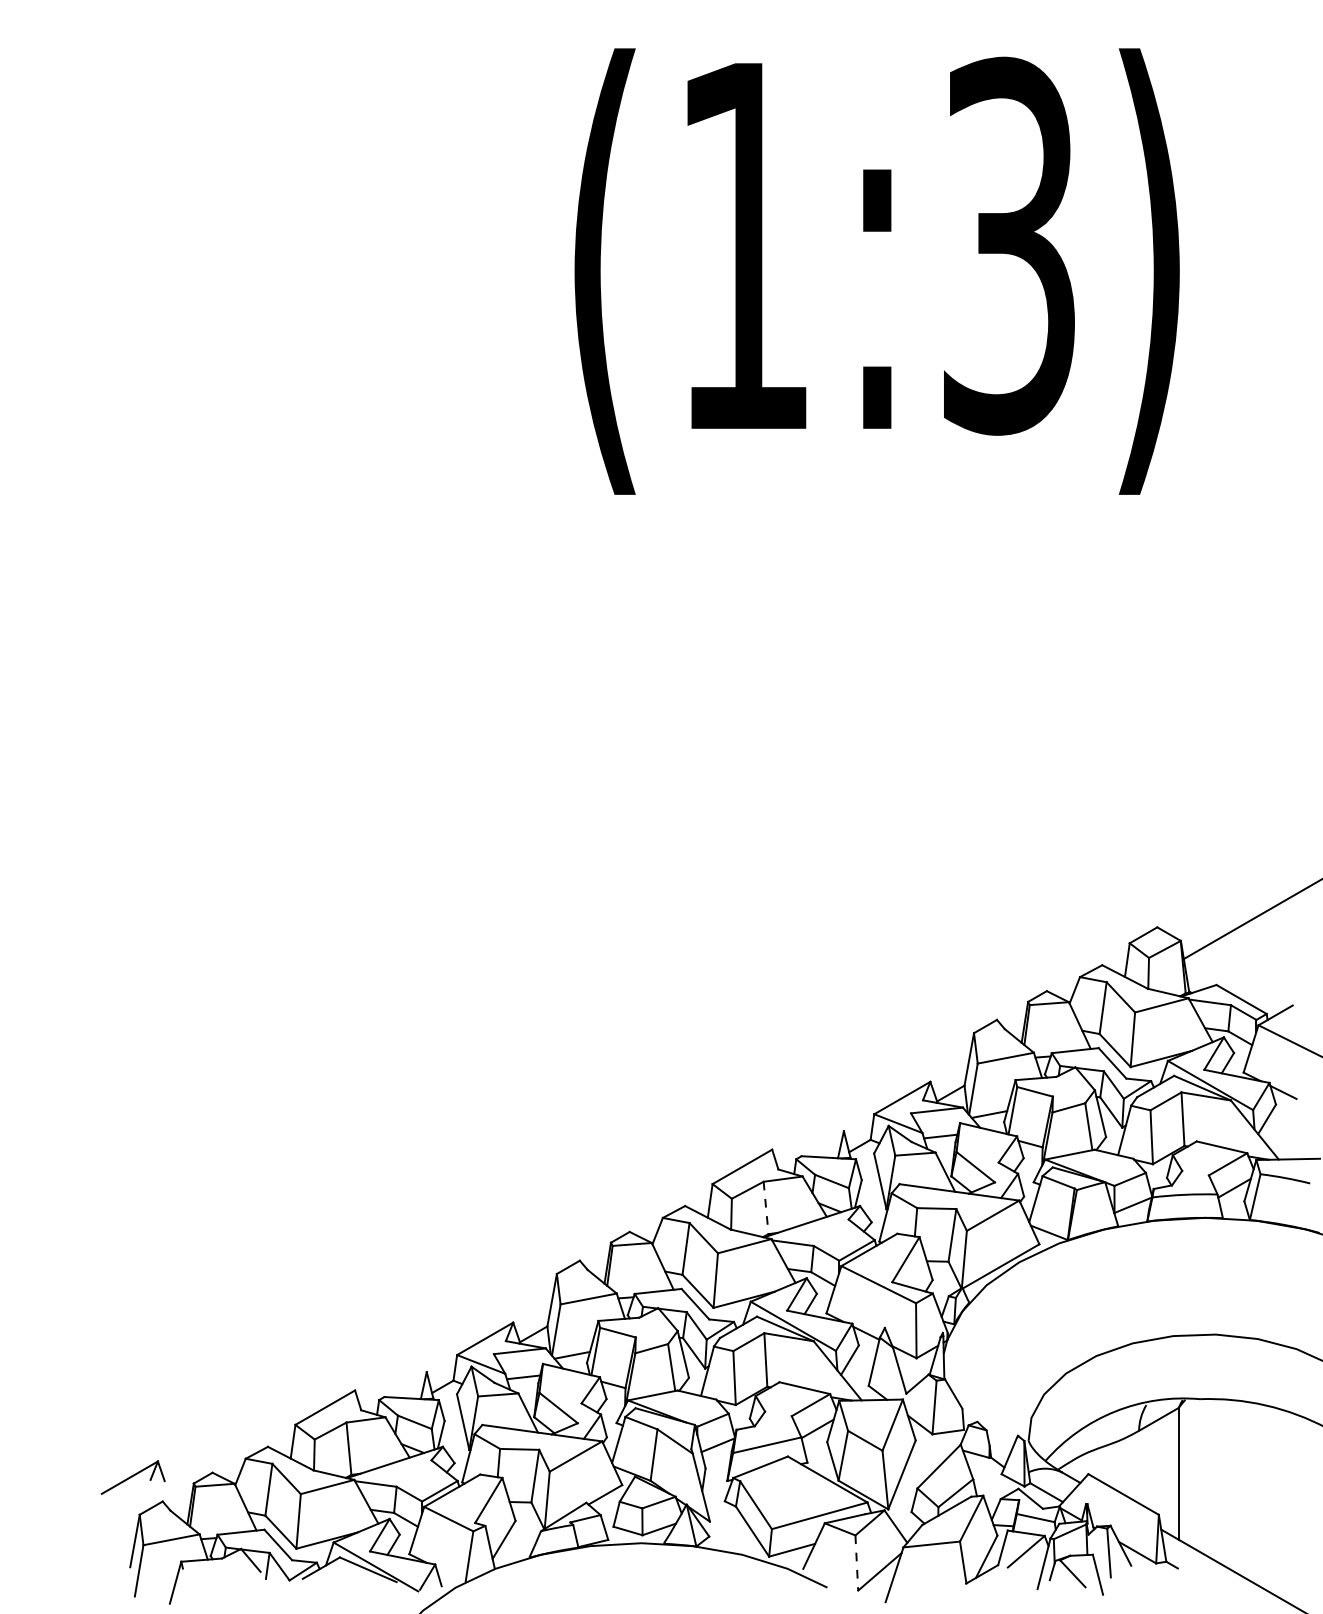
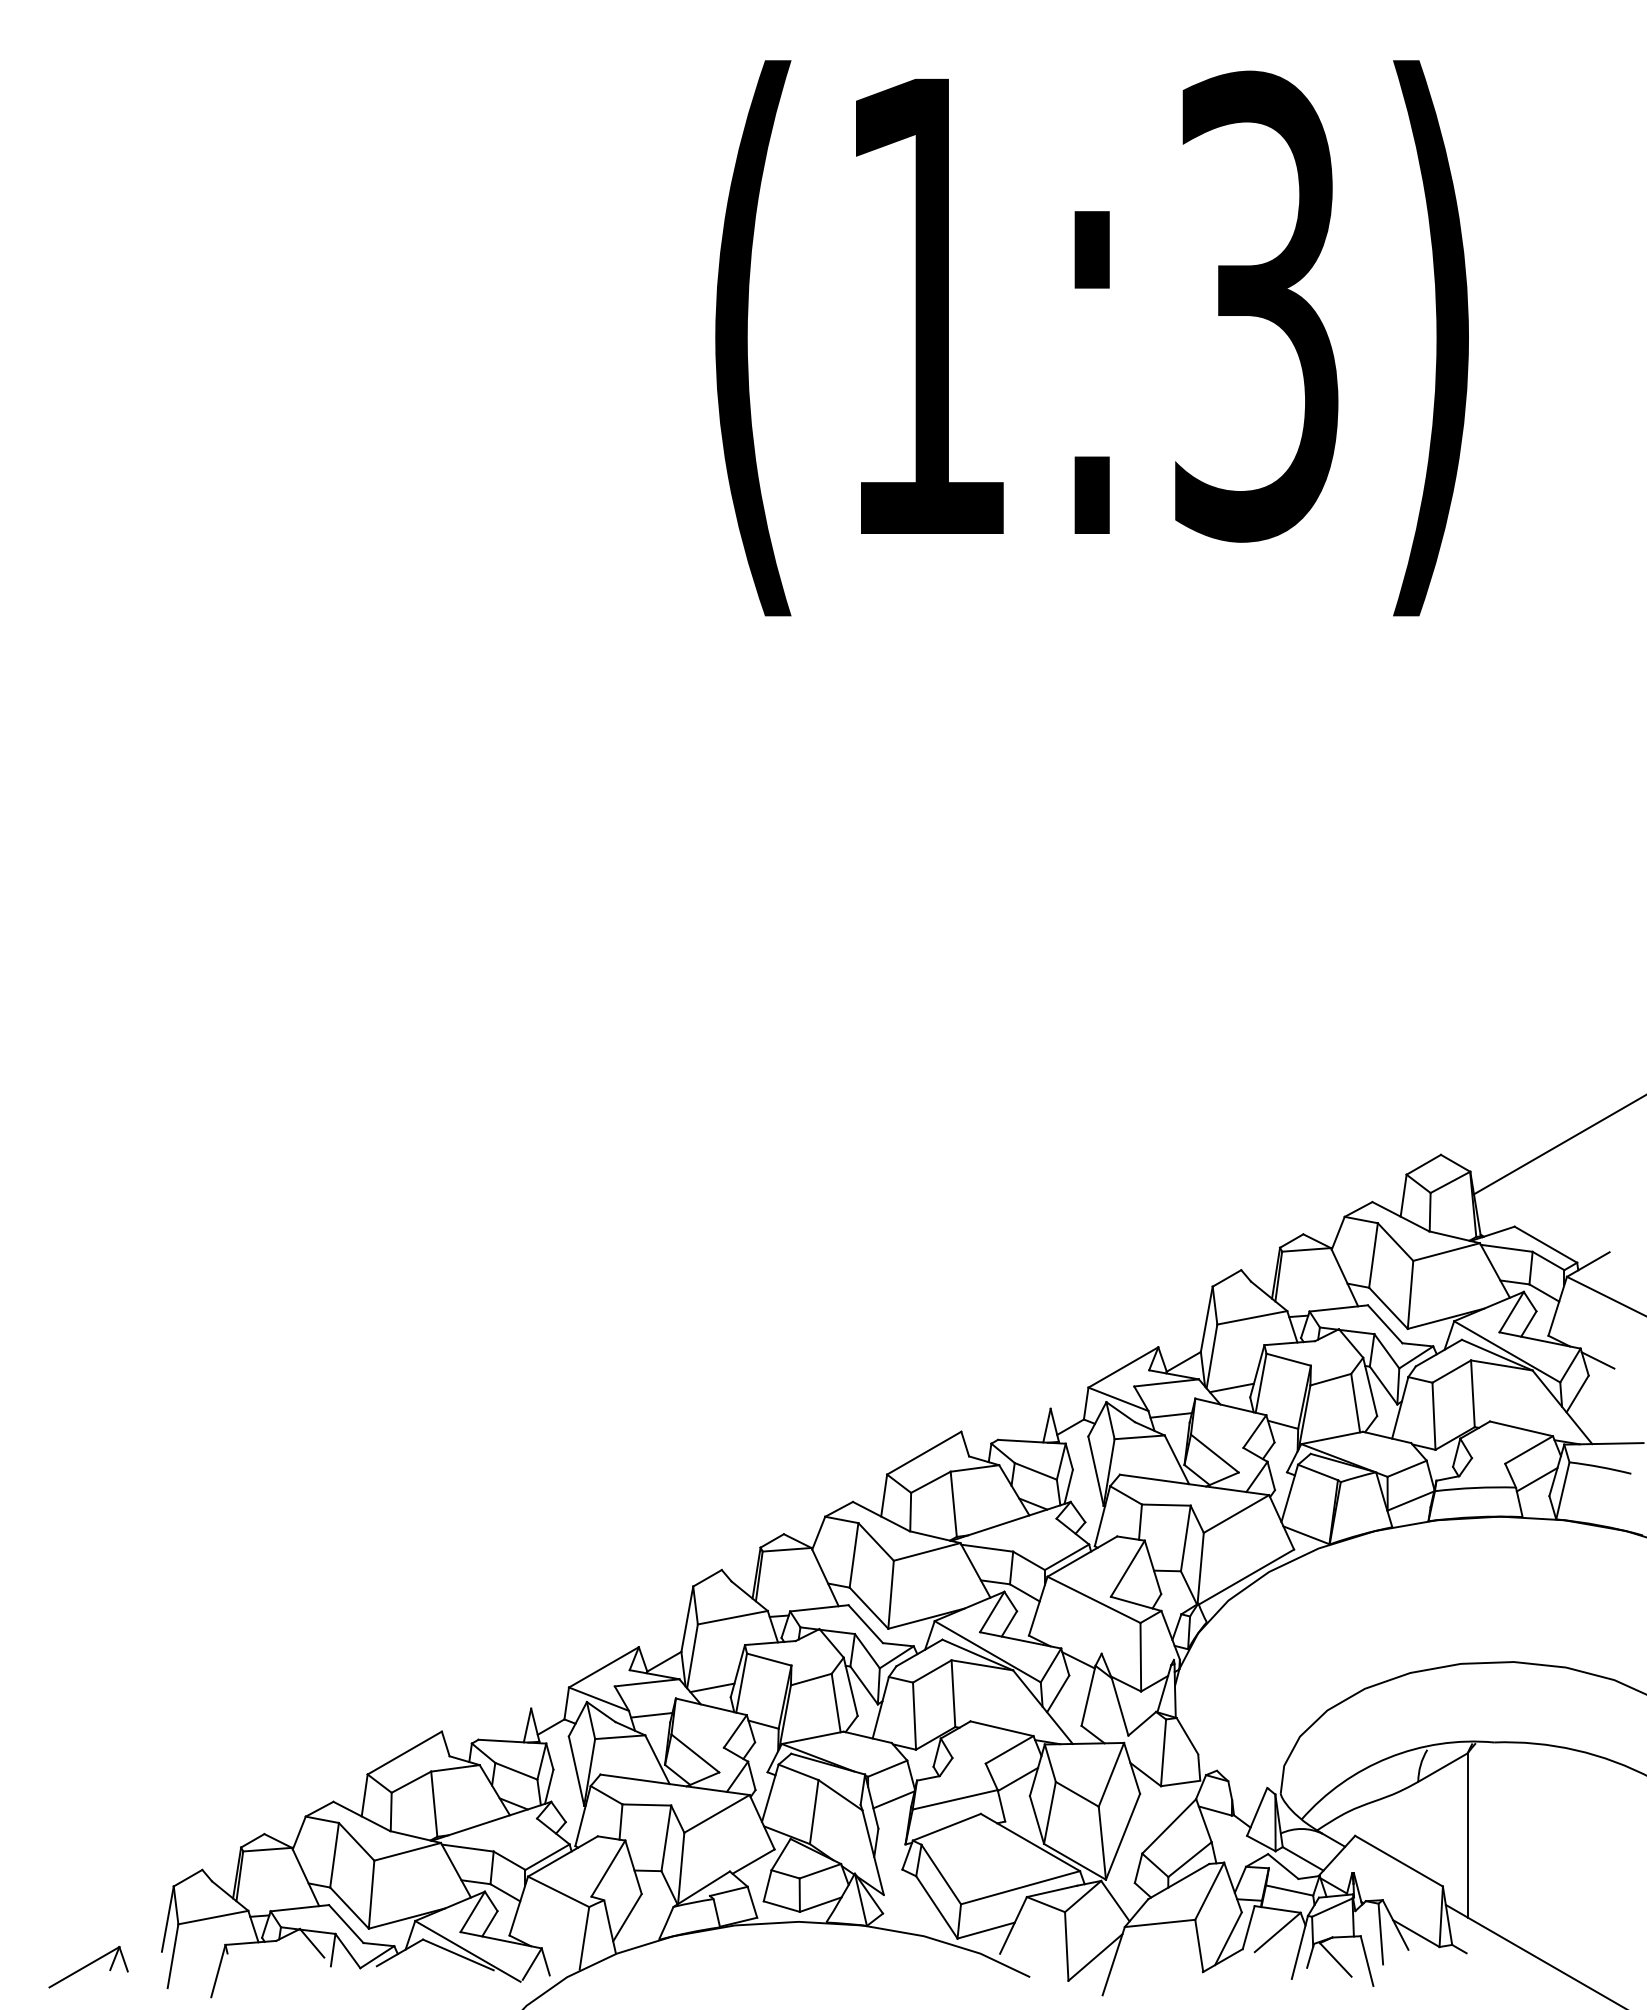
line: (765, 1208) -> (953, 1504), dashed -> solid
part: (133, 1477) -> (88, 1967), moved
line: (856, 1563) -> (1066, 1947), dashed -> solid

